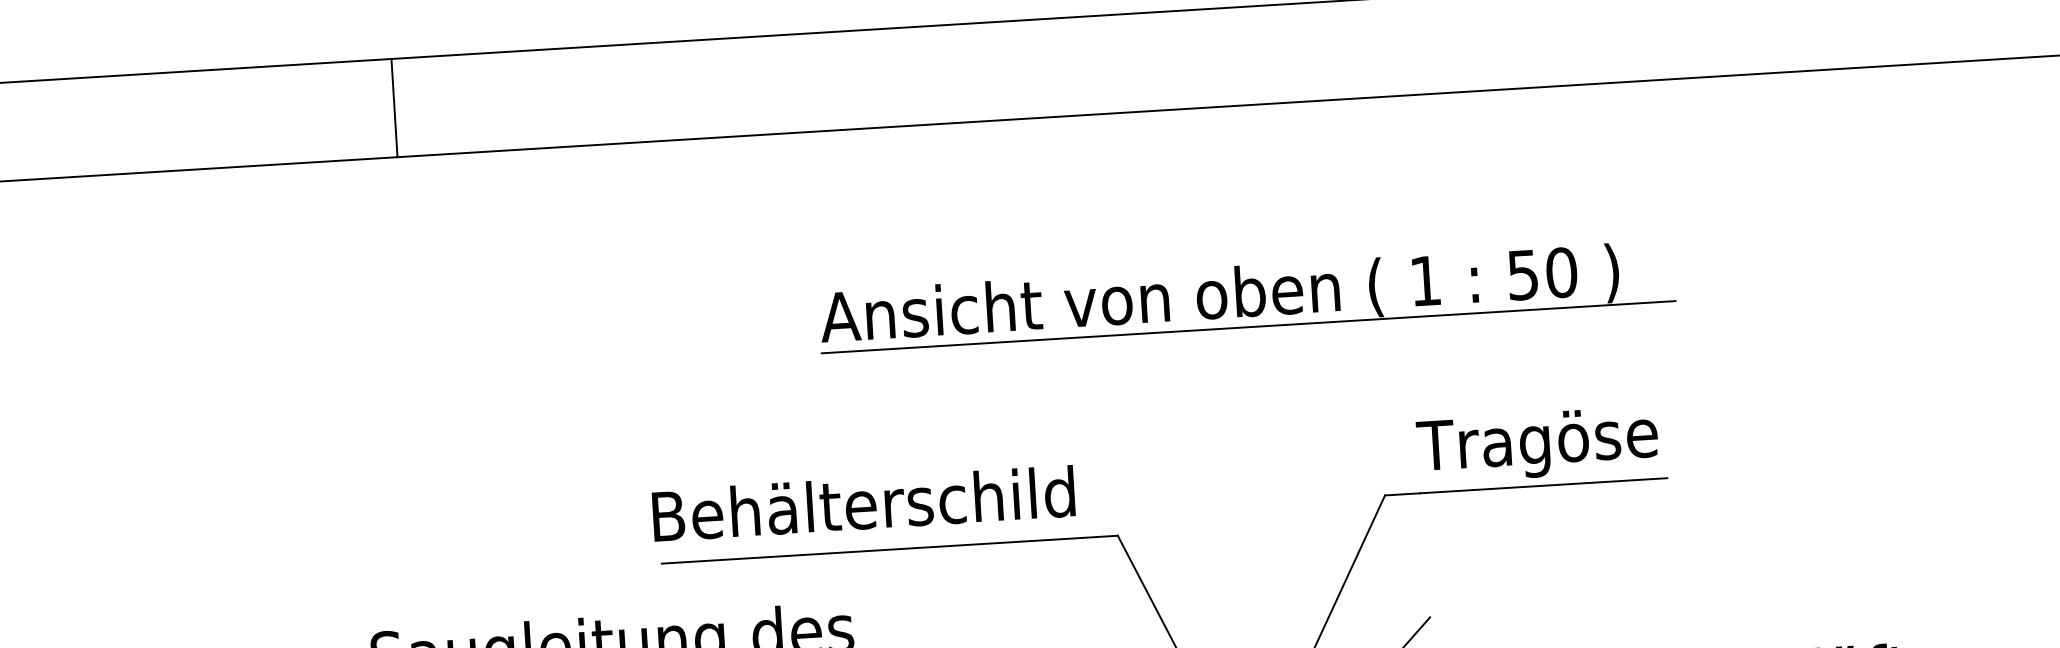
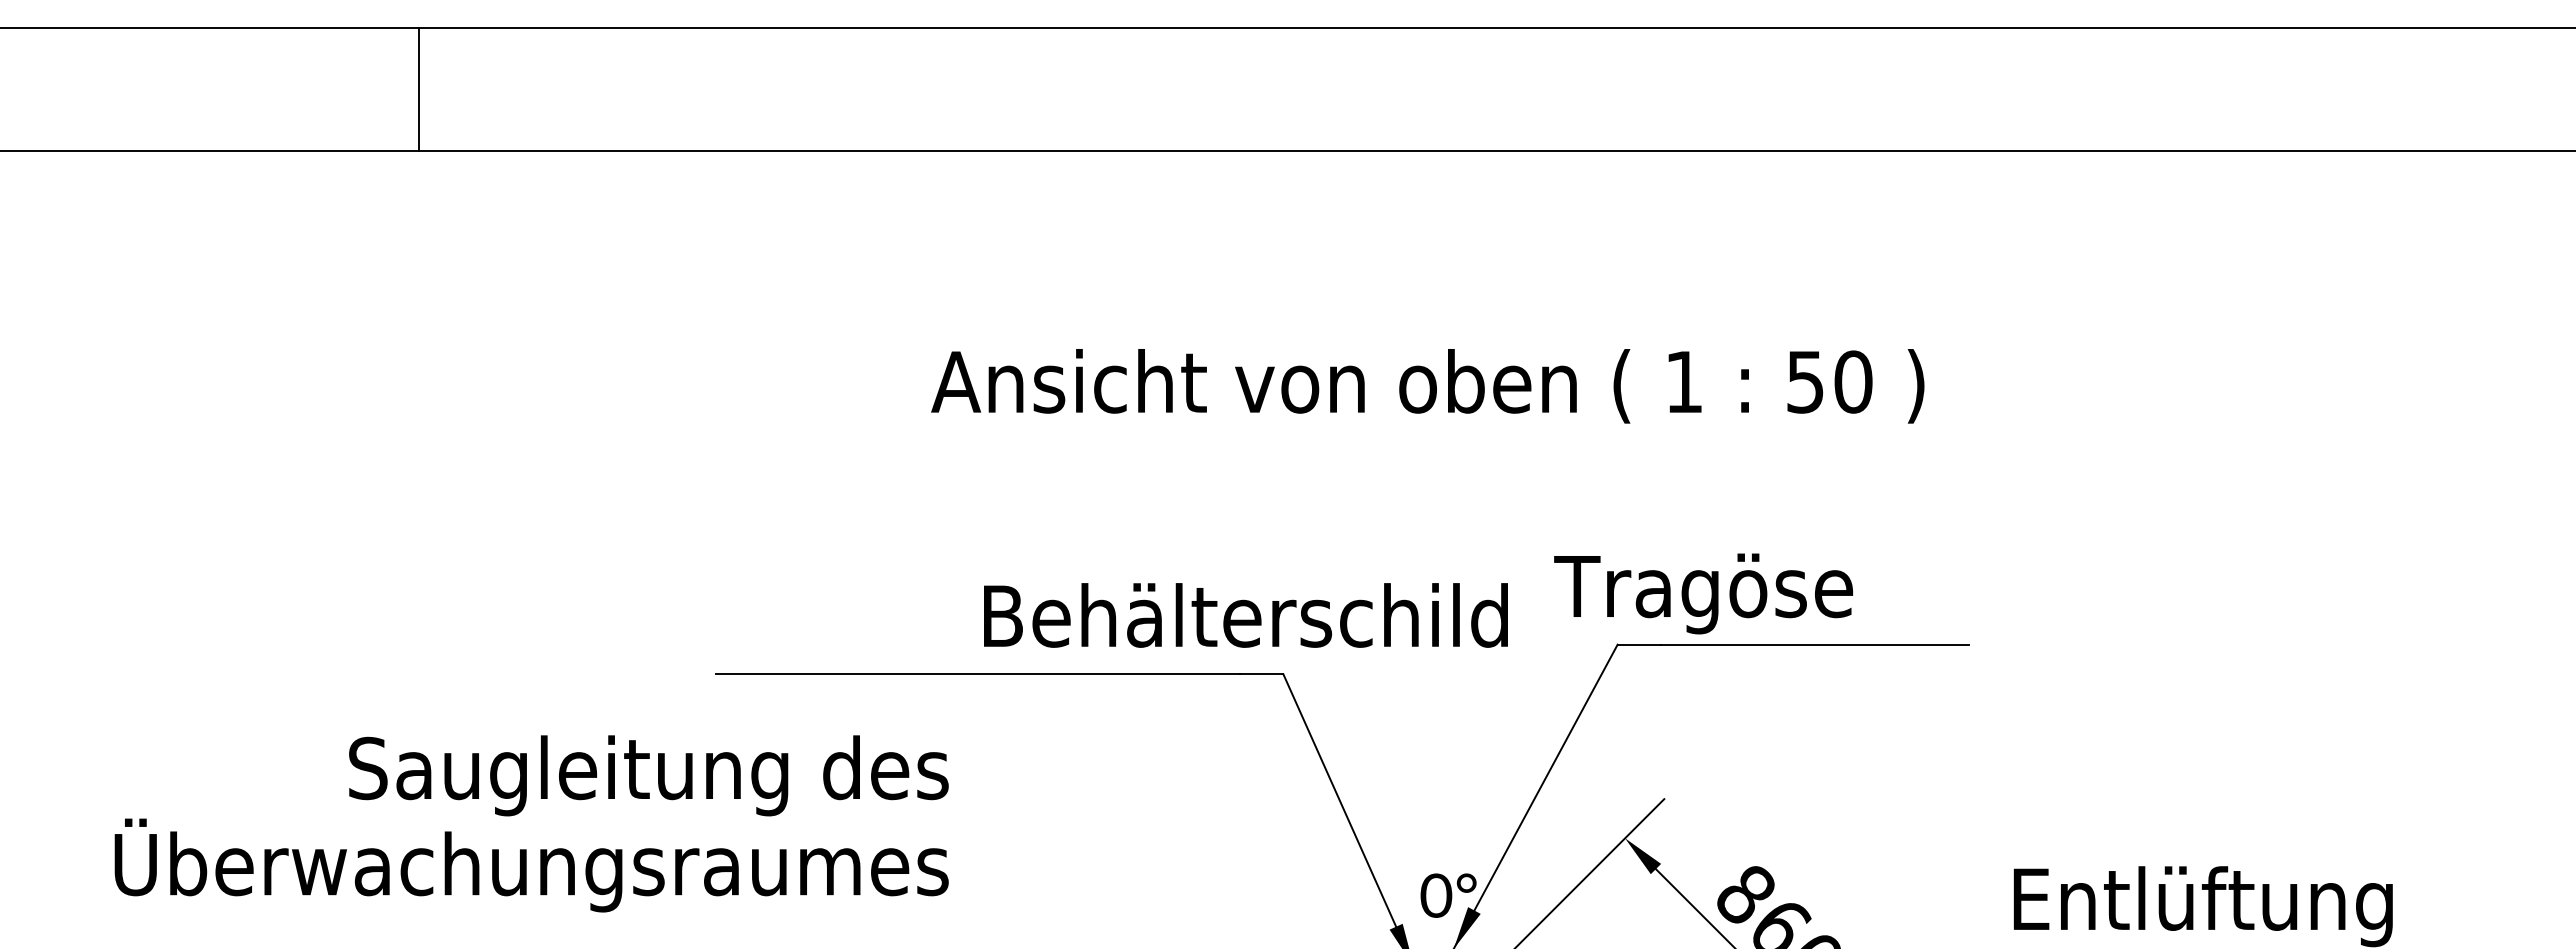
line: (1248, 326) -> (1461, 425), removed
text: (1537, 444) -> (1703, 593), moved
text: (863, 503) -> (1245, 615), moved

